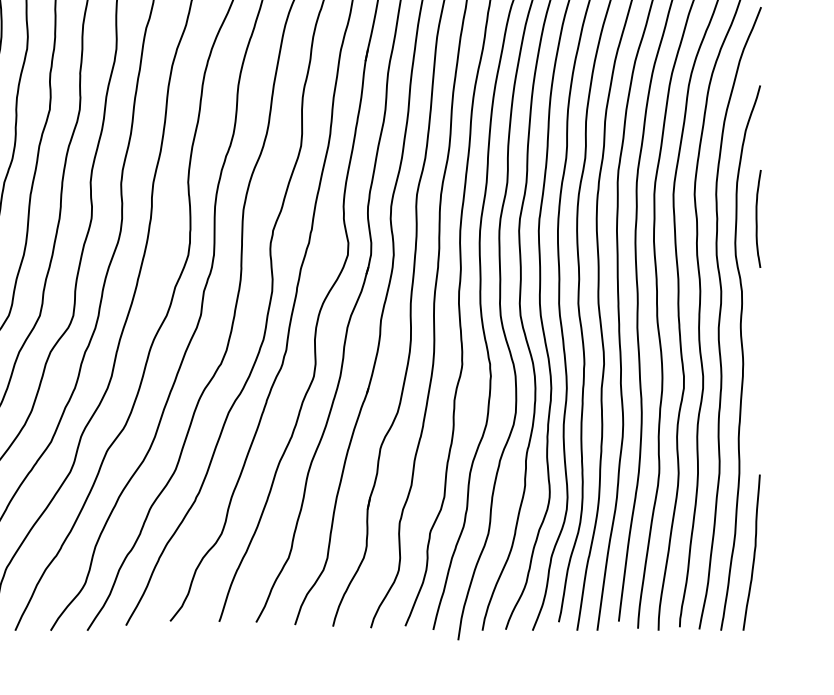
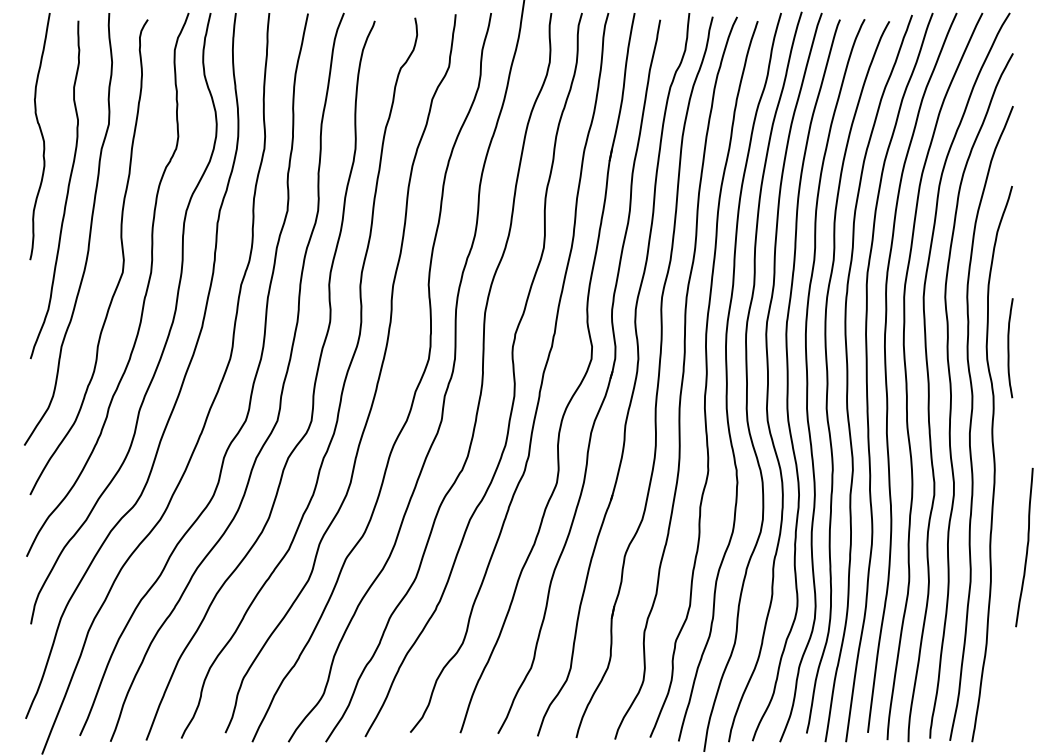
curve: (757, 219) -> (1009, 348), moved
curve: (753, 552) -> (1026, 547), moved

